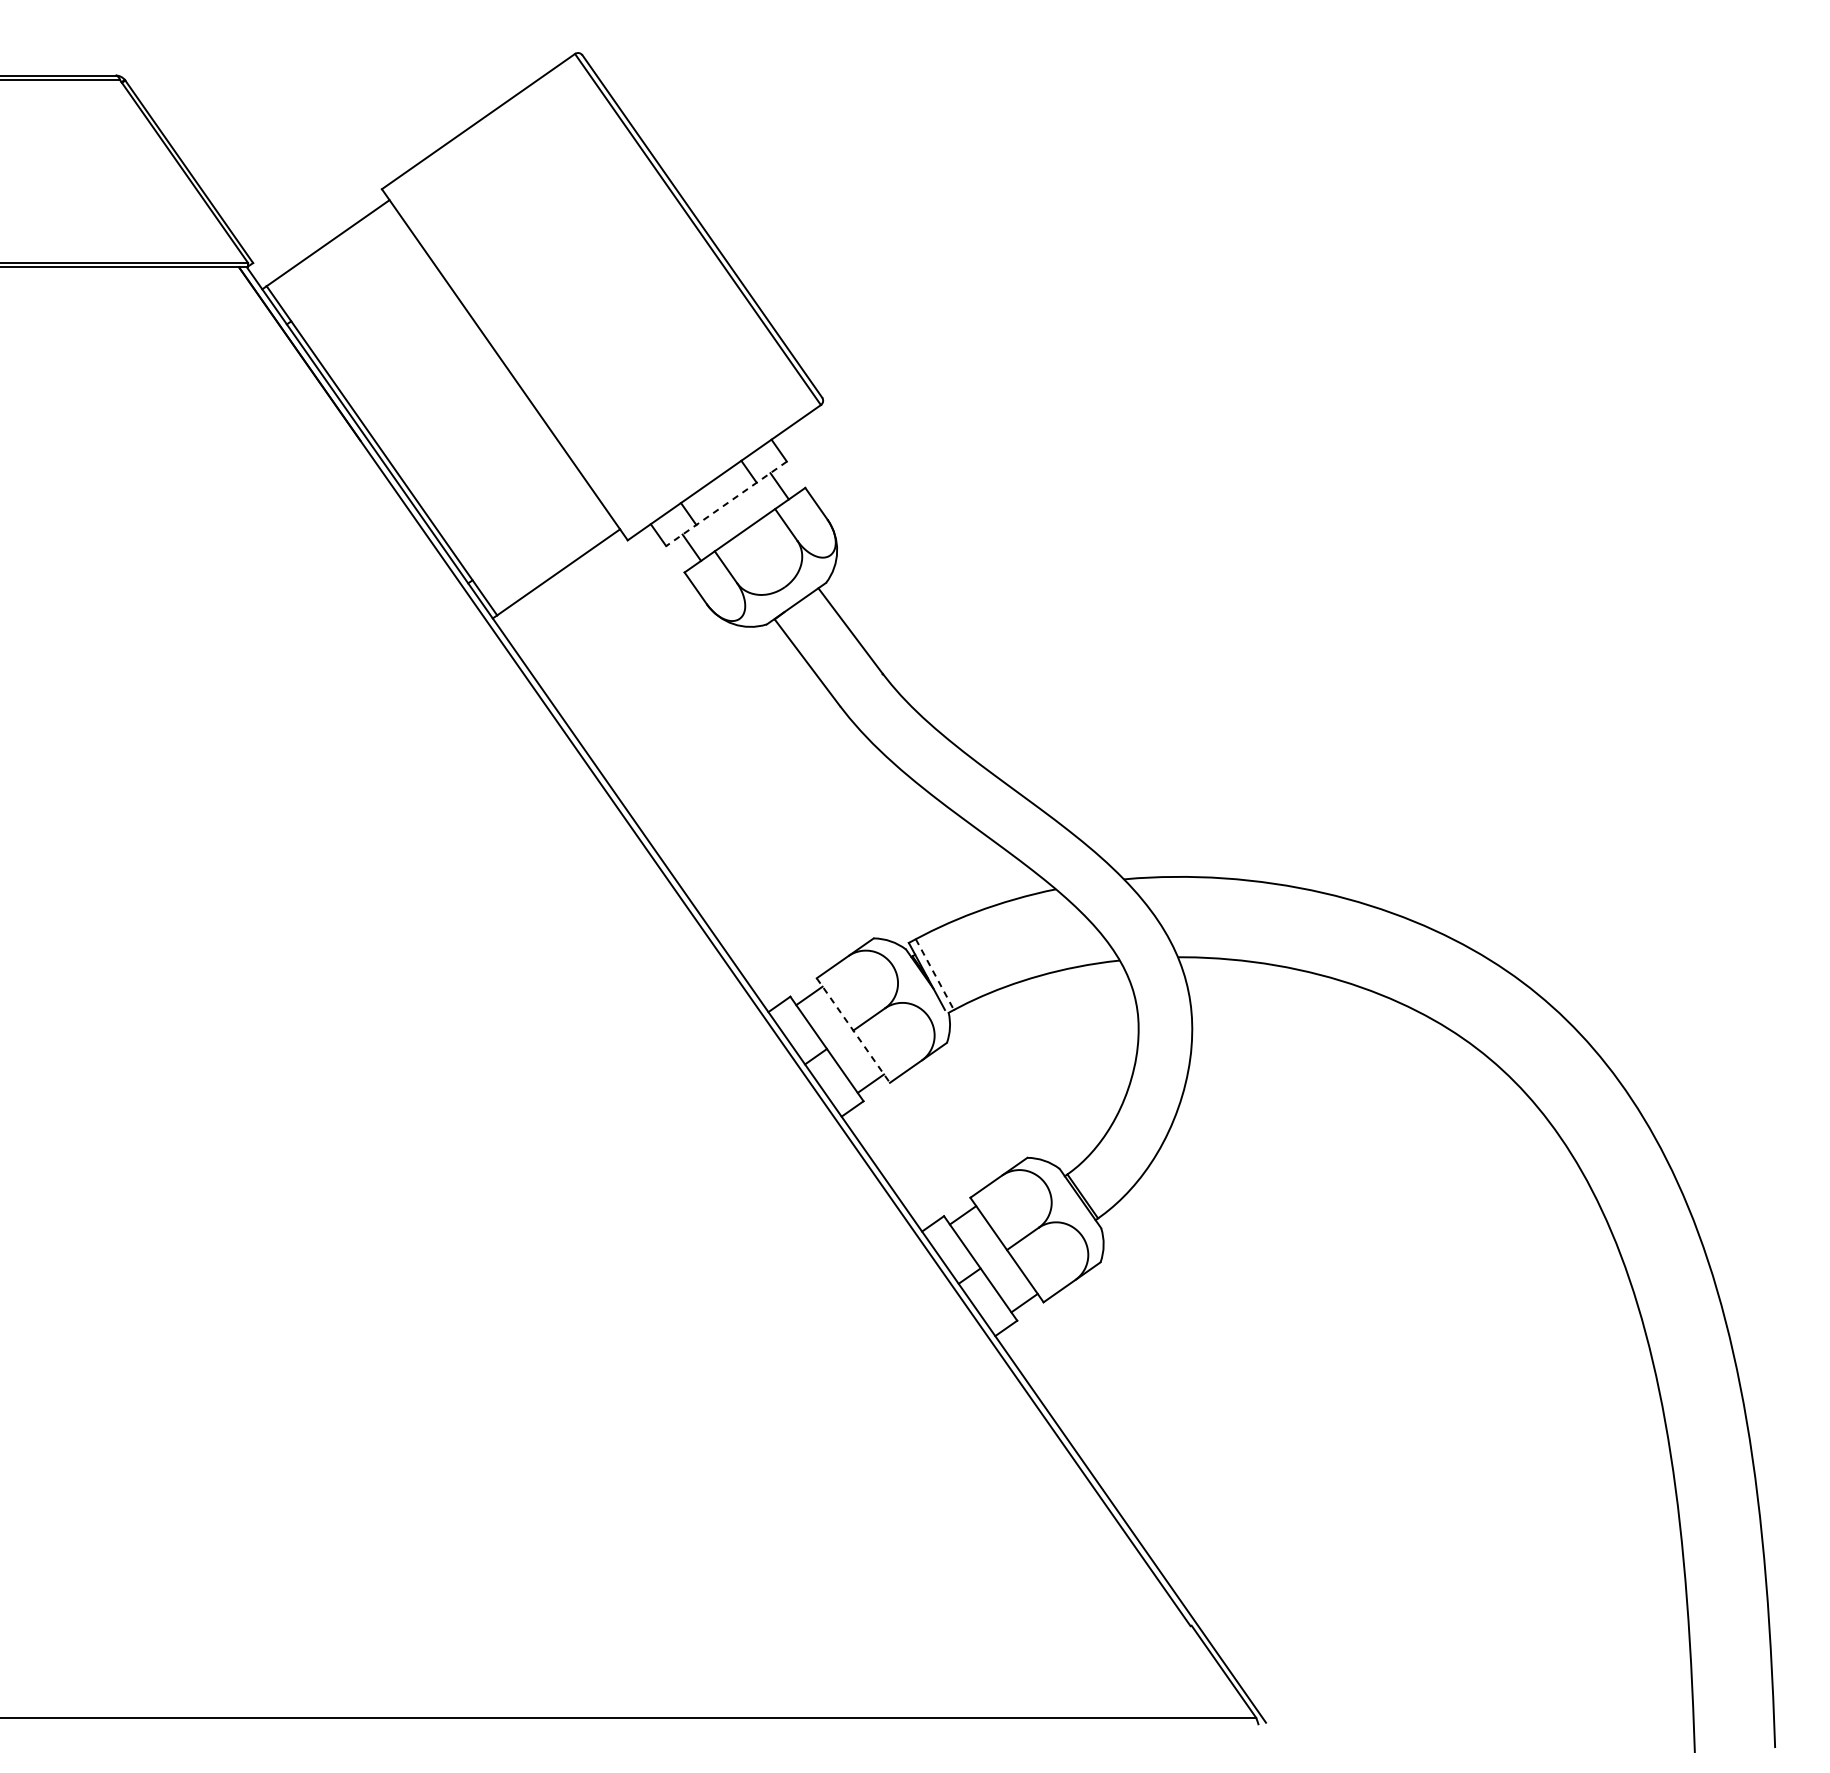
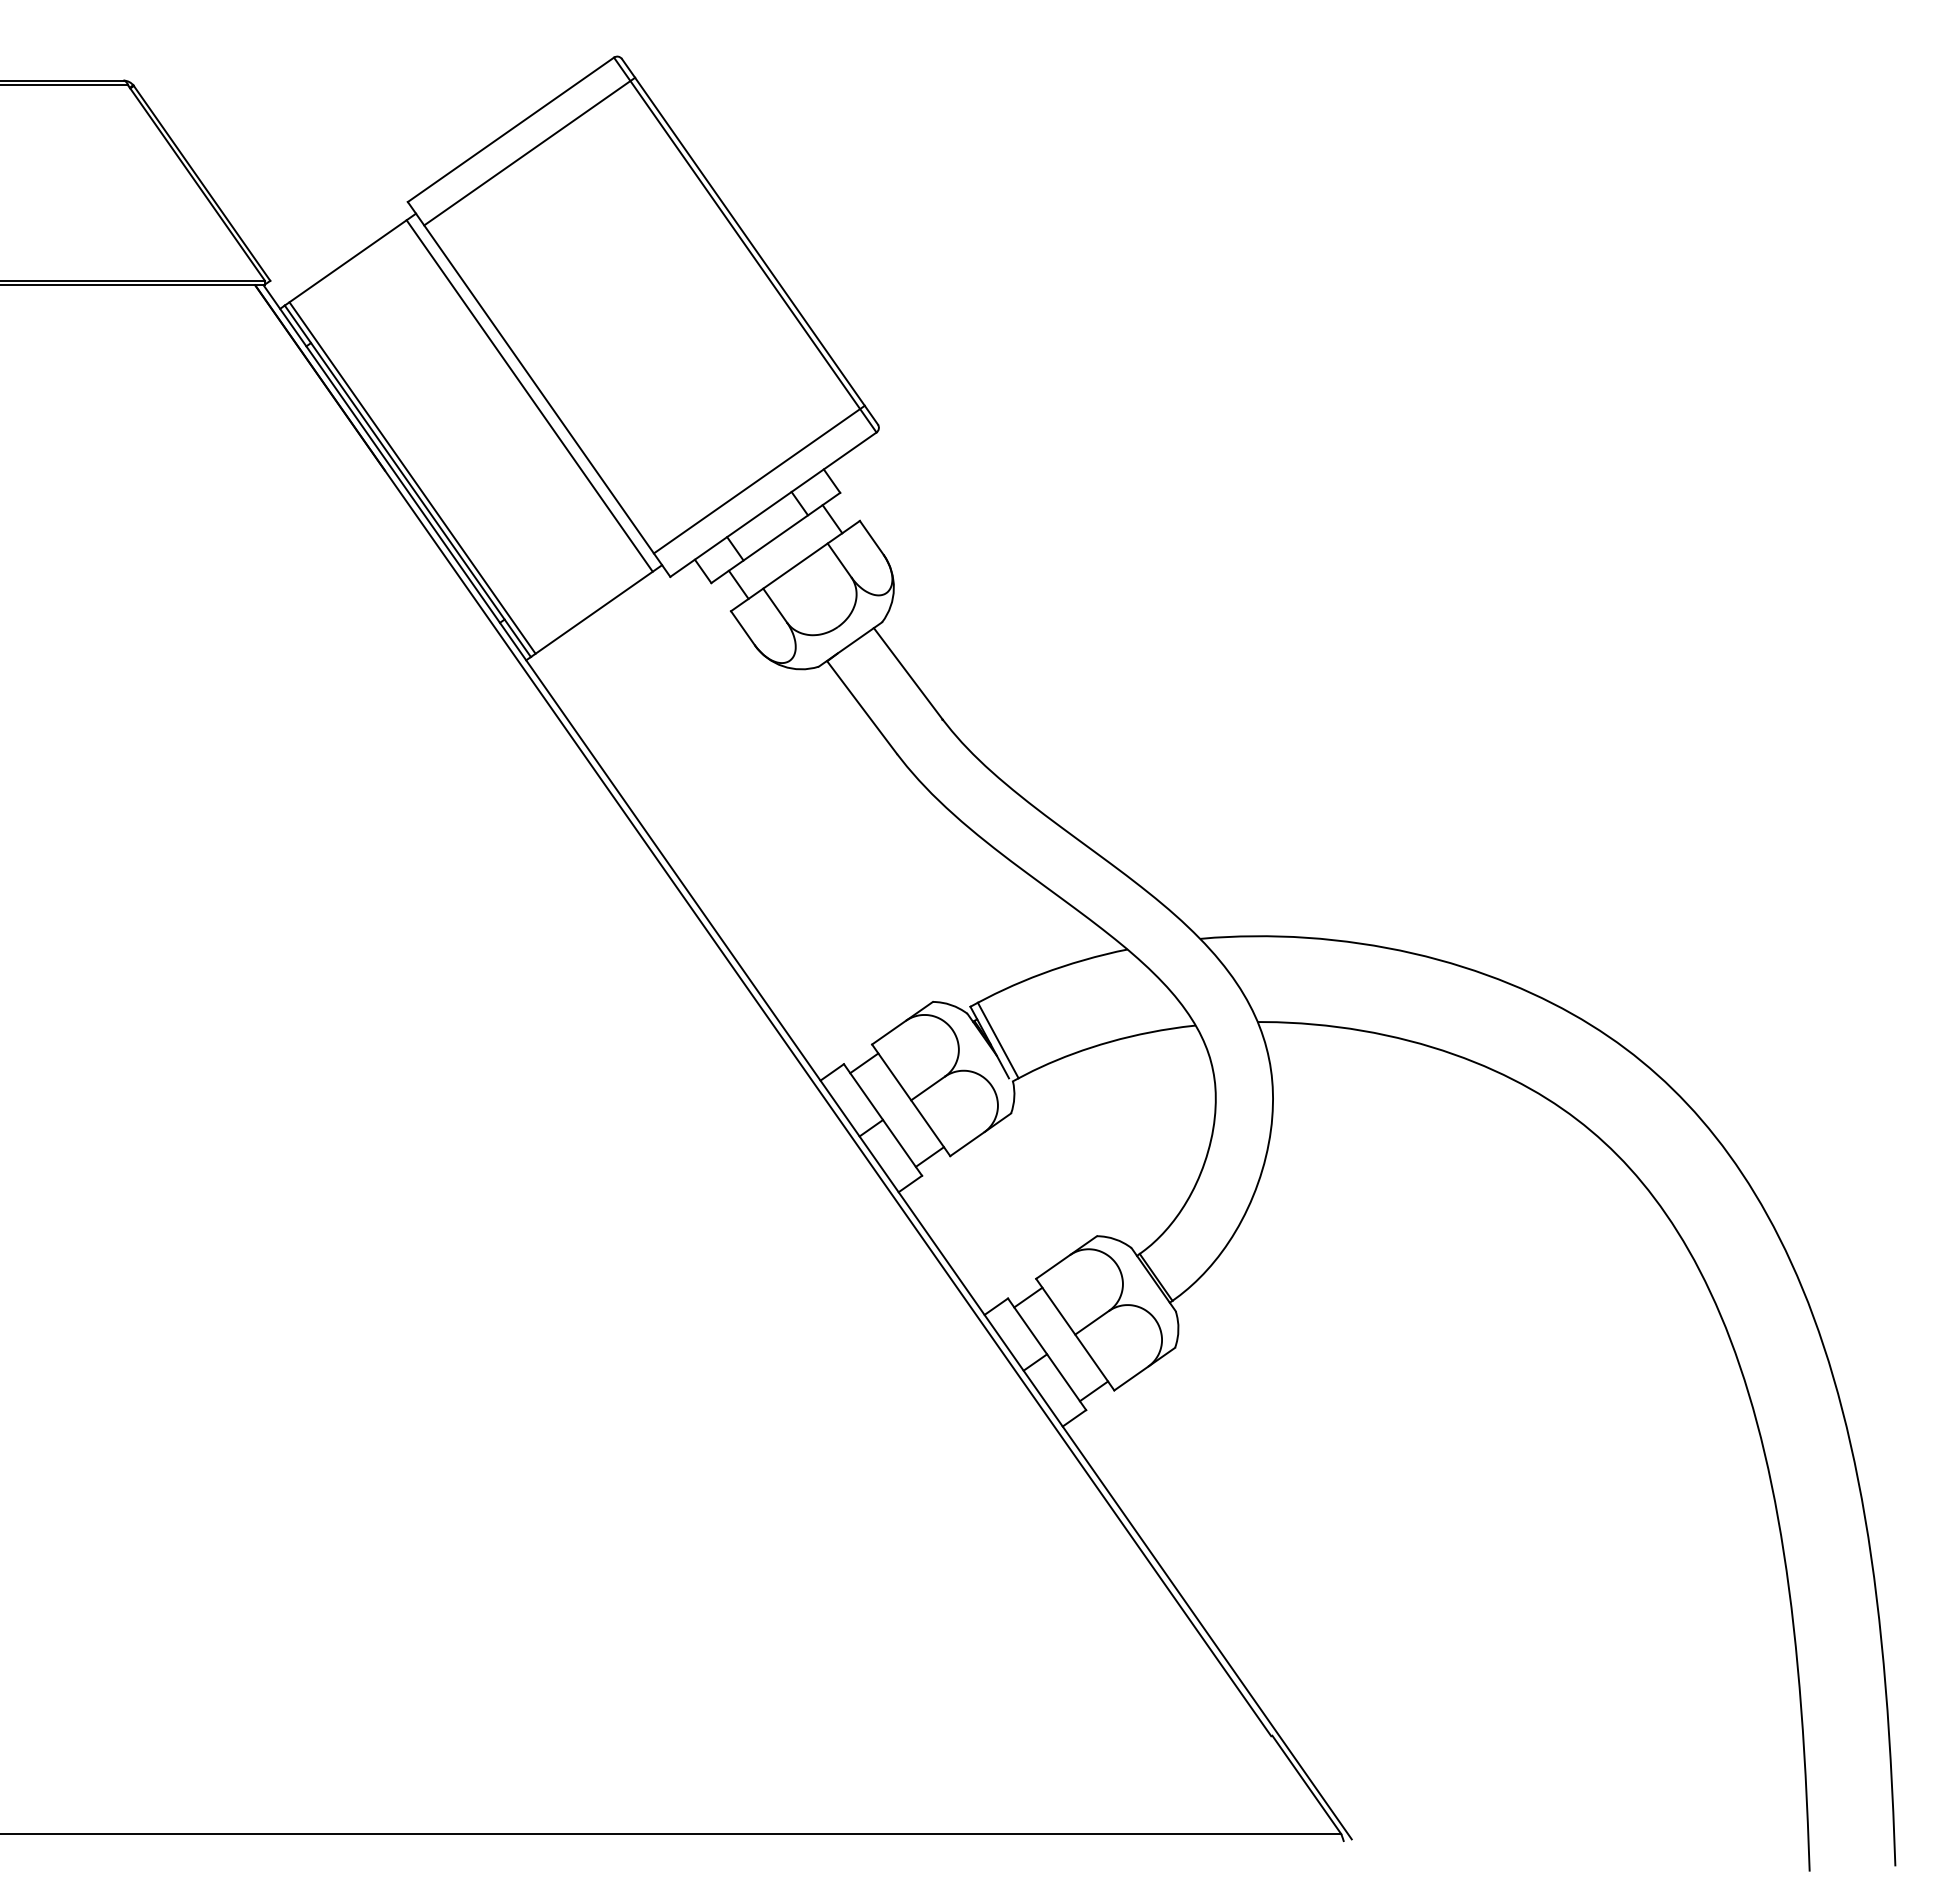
line: (495, 141) -> (529, 151), added
line: (495, 370) -> (529, 395), added
line: (386, 447) -> (412, 477), added
line: (710, 449) -> (758, 479), added
line: (726, 503) -> (775, 537), dashed -> solid
line: (935, 974) -> (998, 1040), dashed -> solid
line: (853, 1030) -> (911, 1100), dashed -> solid

